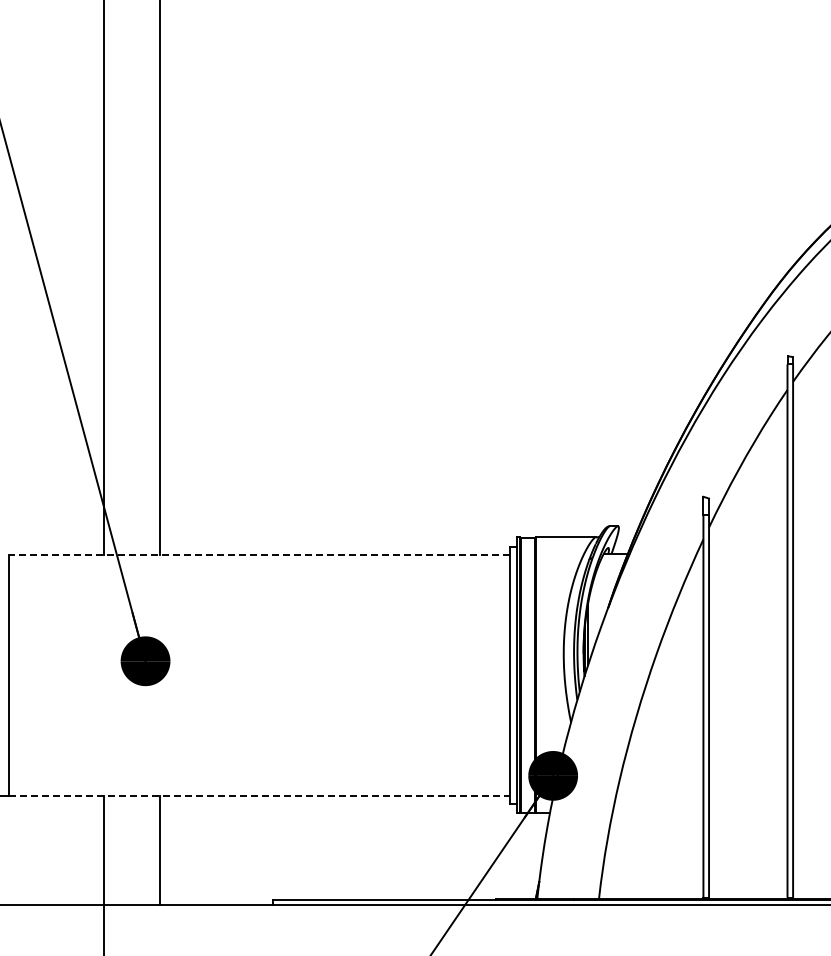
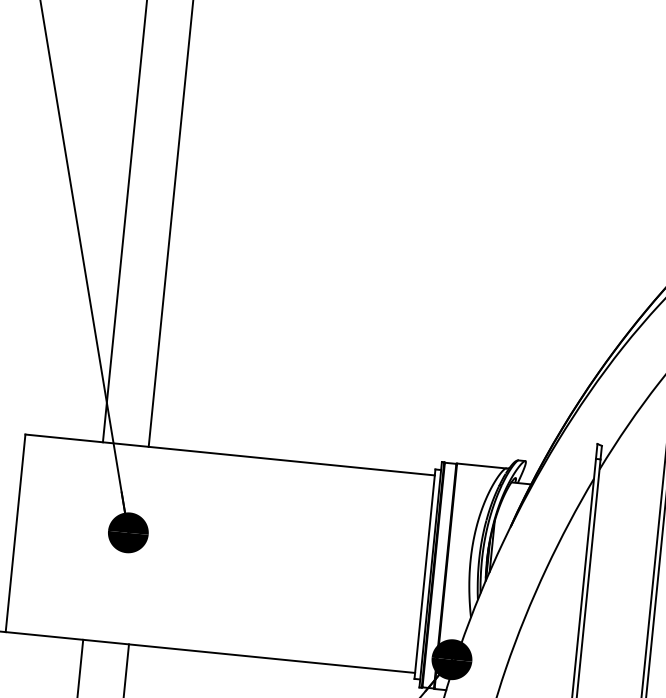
line: (259, 554) -> (230, 454), dashed -> solid
line: (259, 796) -> (210, 652), dashed -> solid

